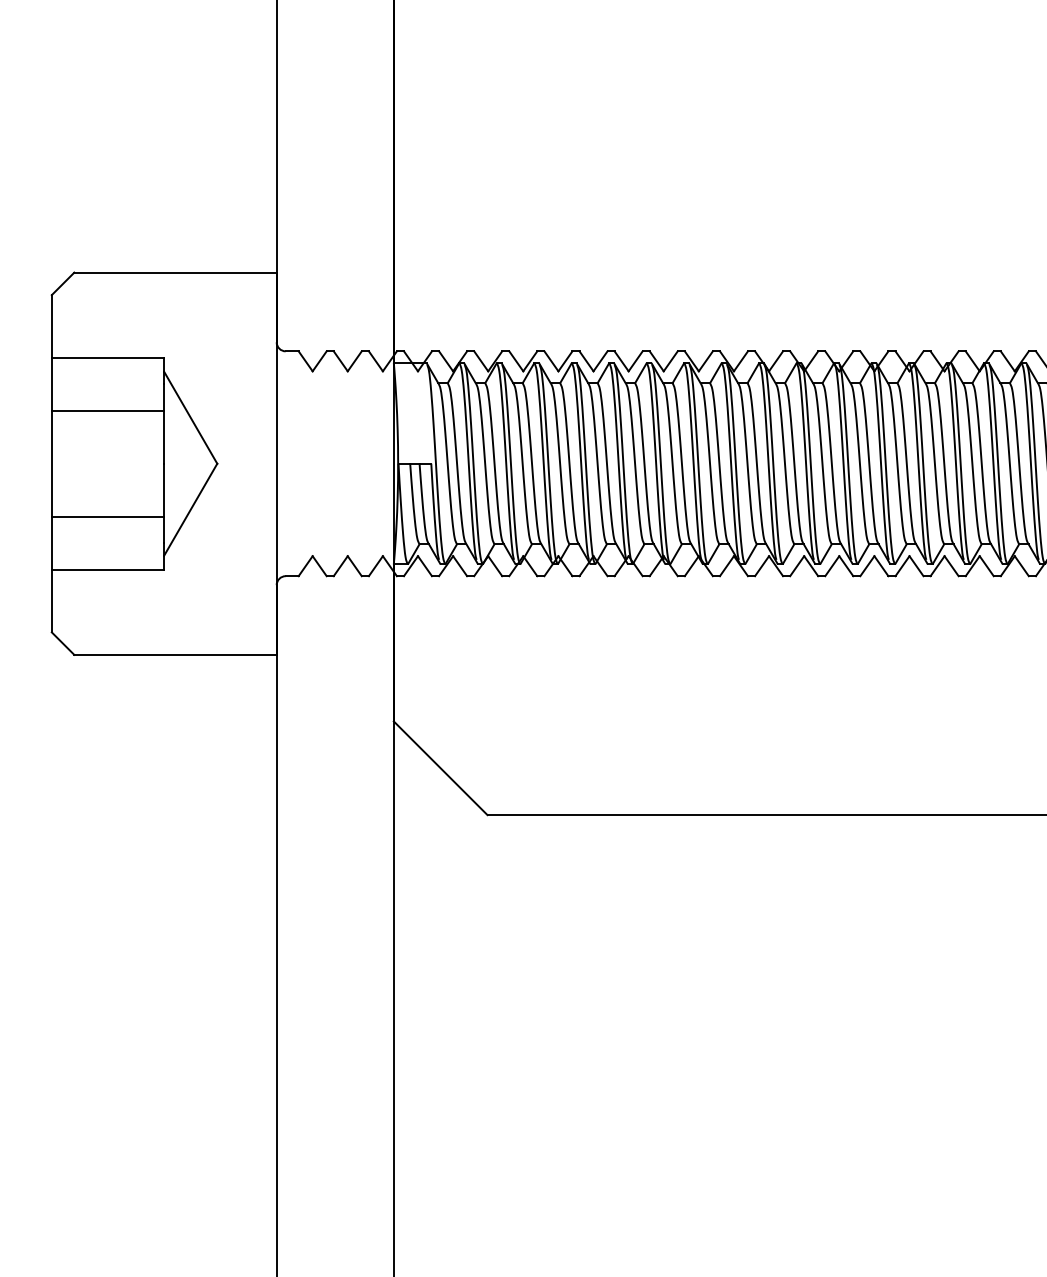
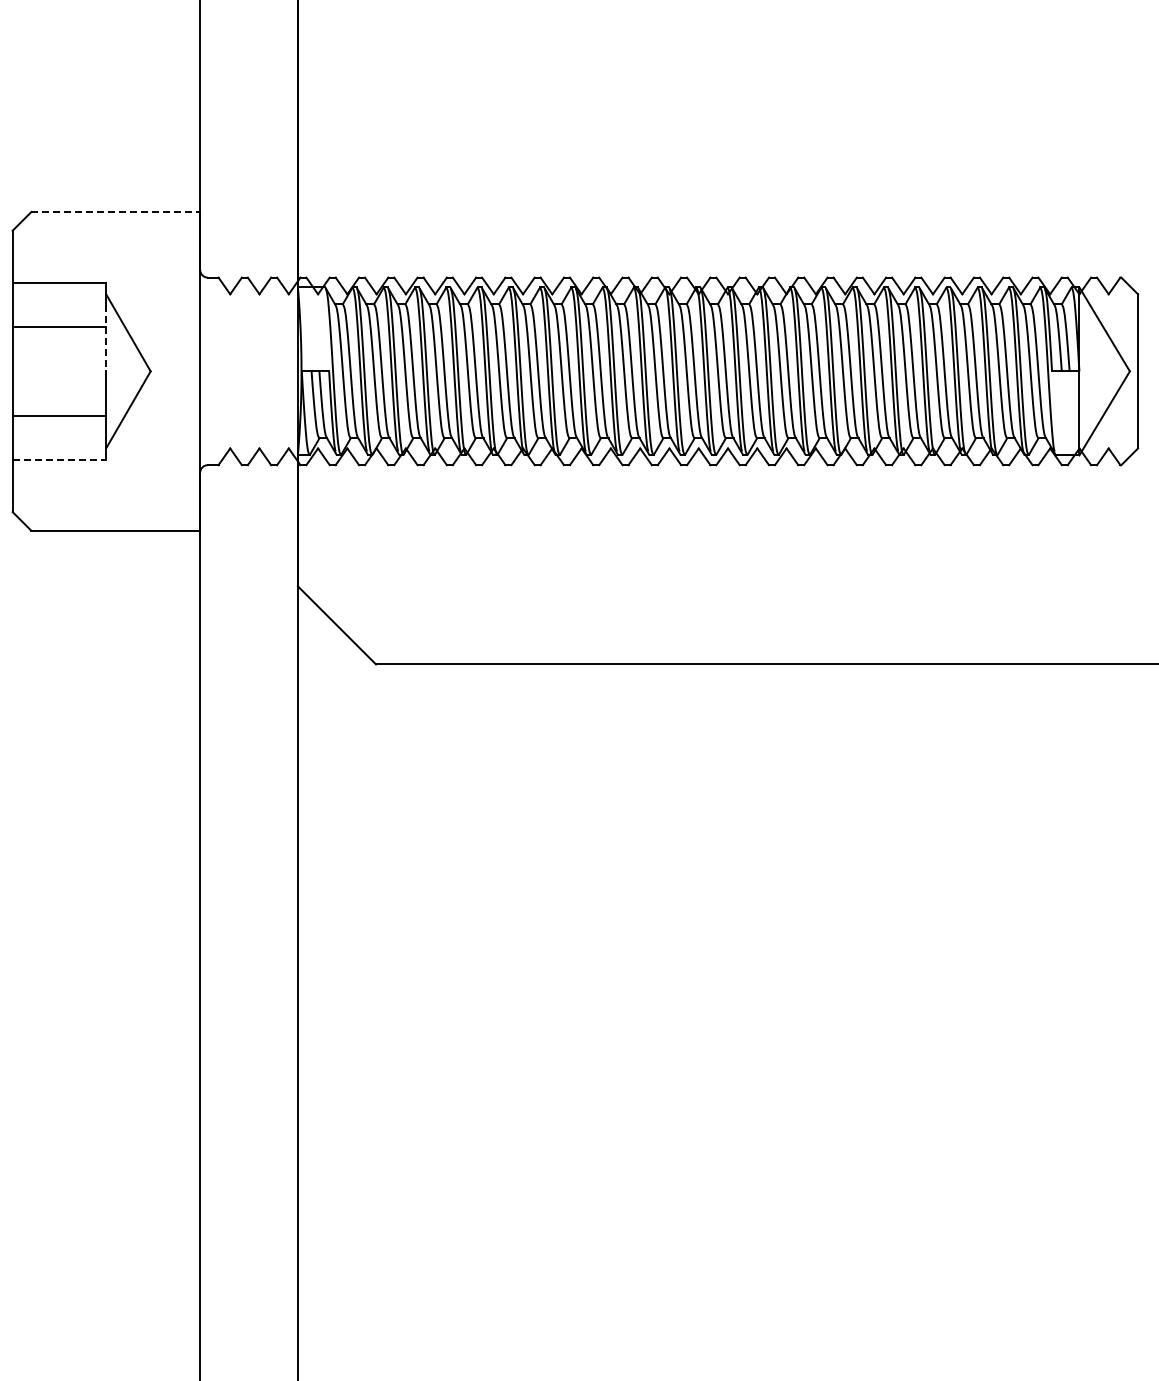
line: (176, 272) -> (116, 211), solid -> dashed
line: (164, 424) -> (106, 338), solid -> dashed
line: (107, 569) -> (59, 459), solid -> dashed

